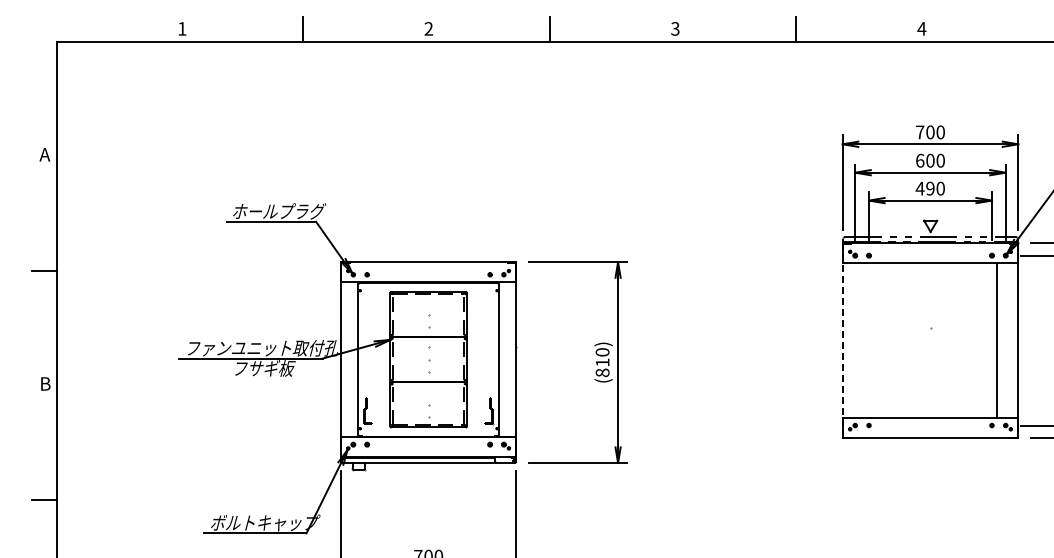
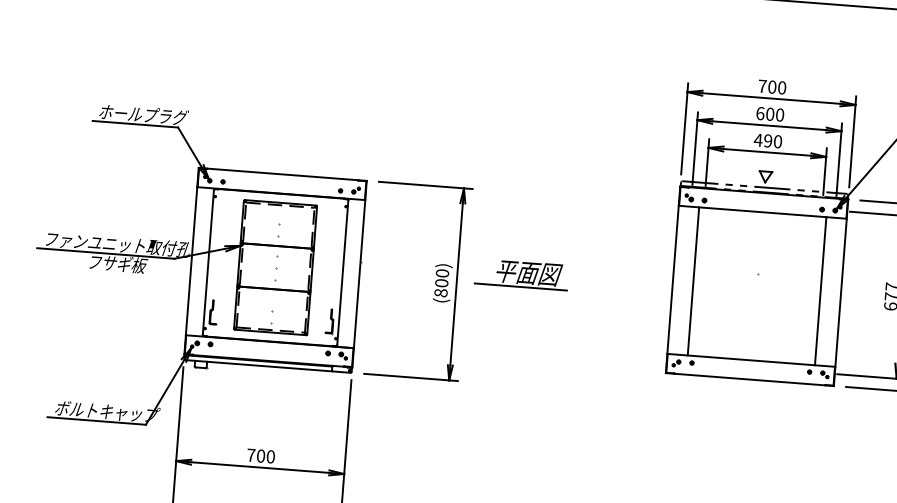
line: (864, 340) -> (693, 281), added
line: (842, 341) -> (672, 280), dashed -> solid
part: (684, 346) -> (521, 273), added
text: (602, 362) -> (441, 283), (810) -> (800)

